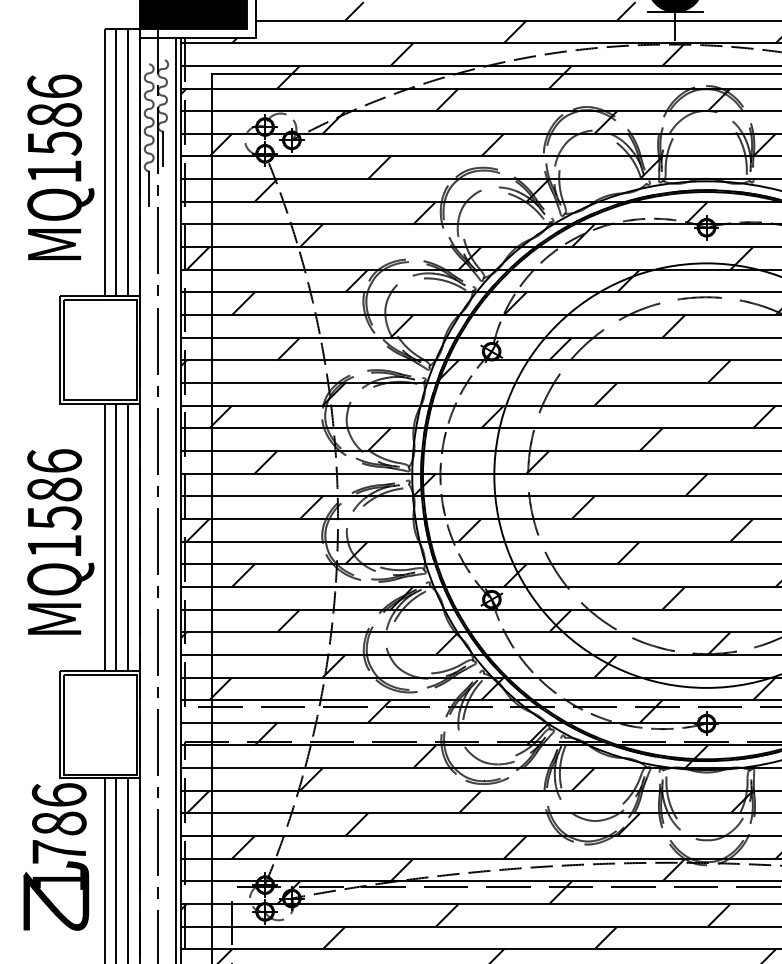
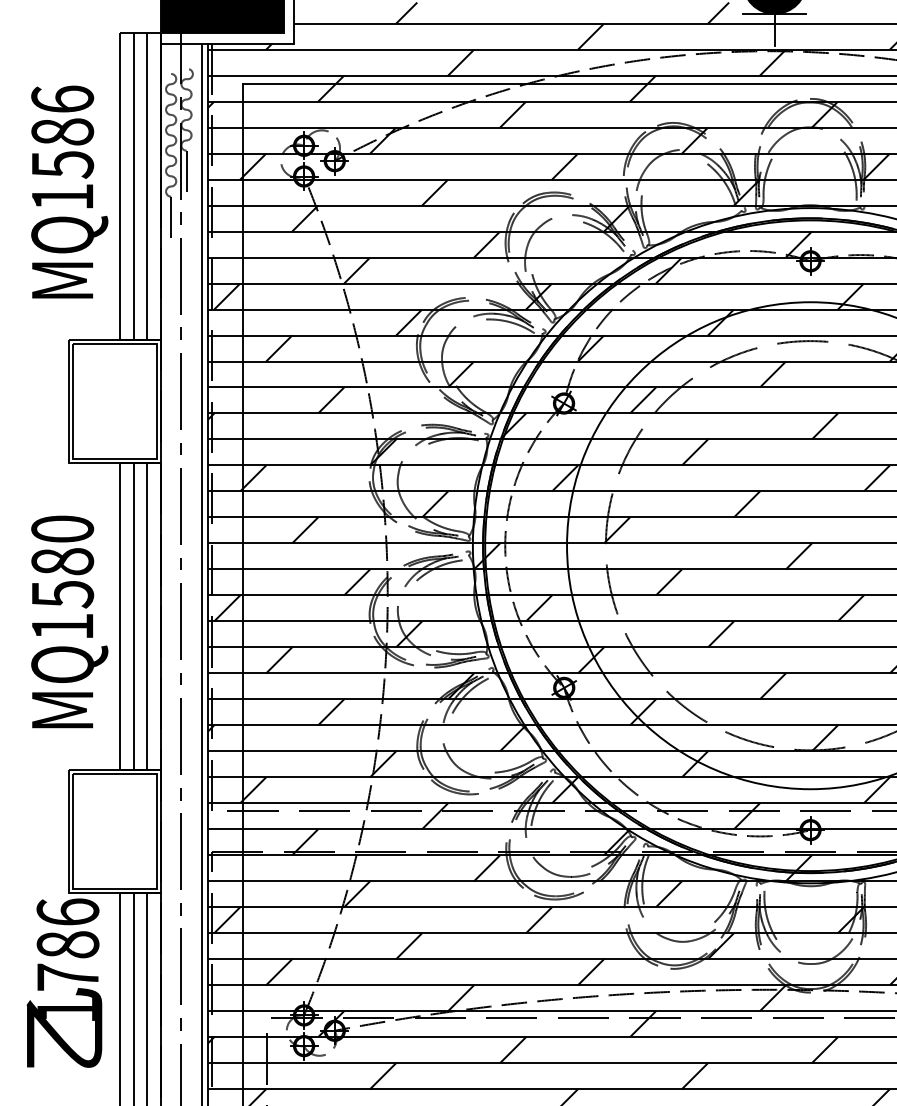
text: (54, 460) -> (62, 528), MQ1586 -> MQ1580

